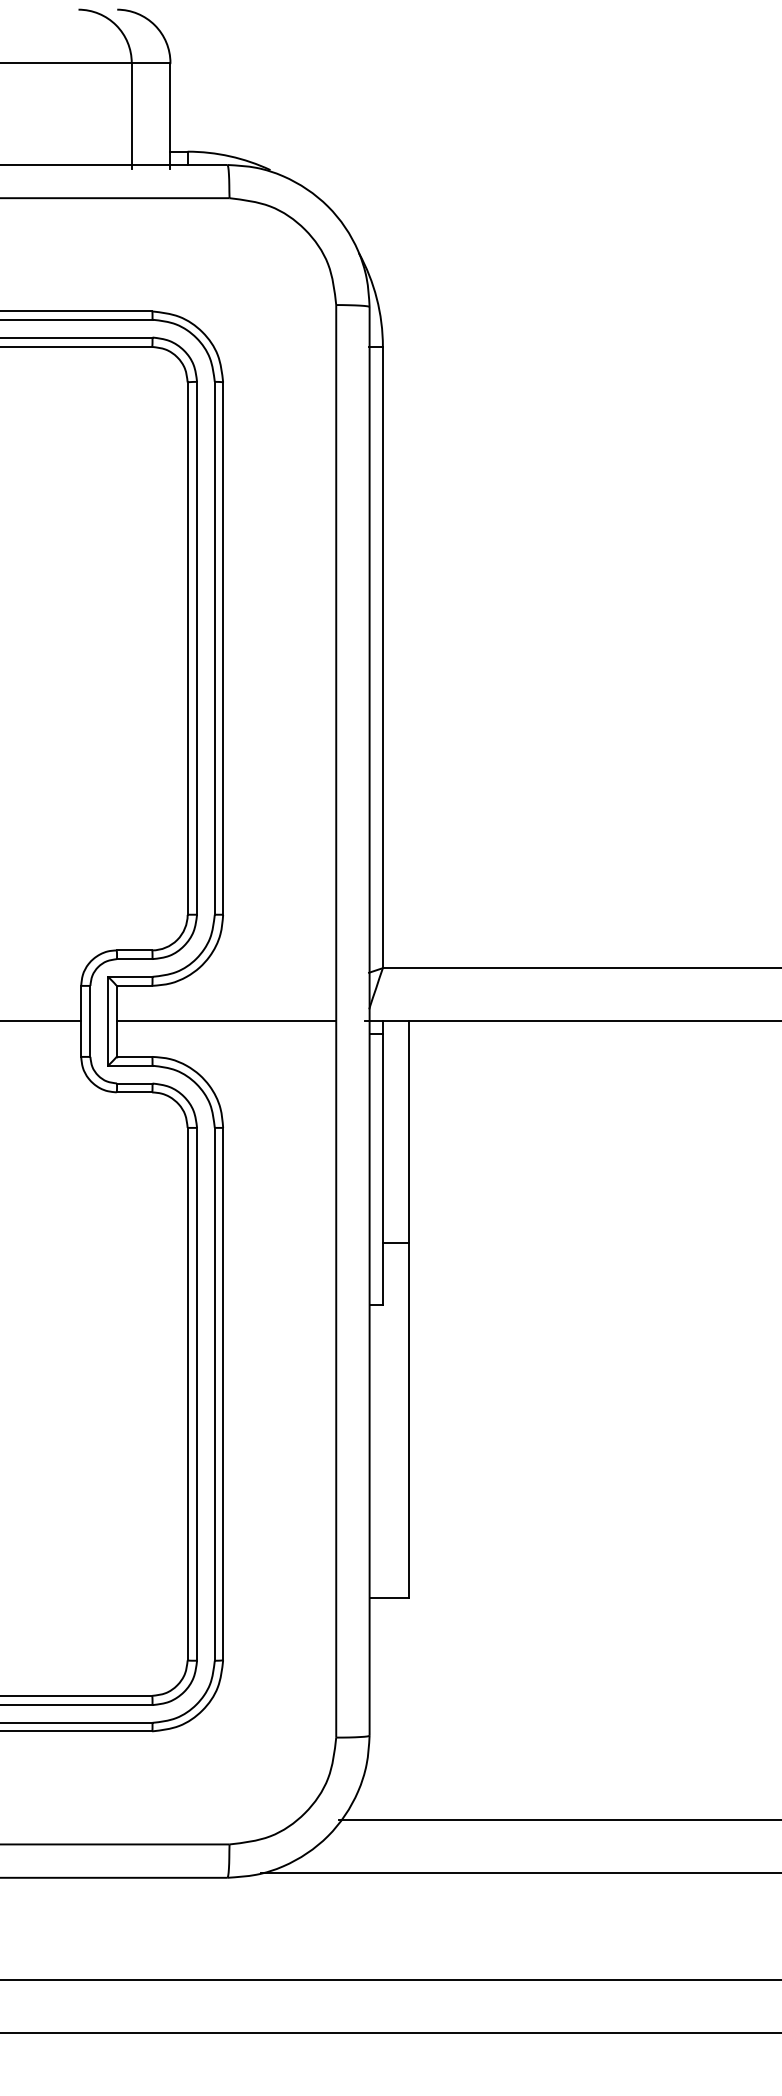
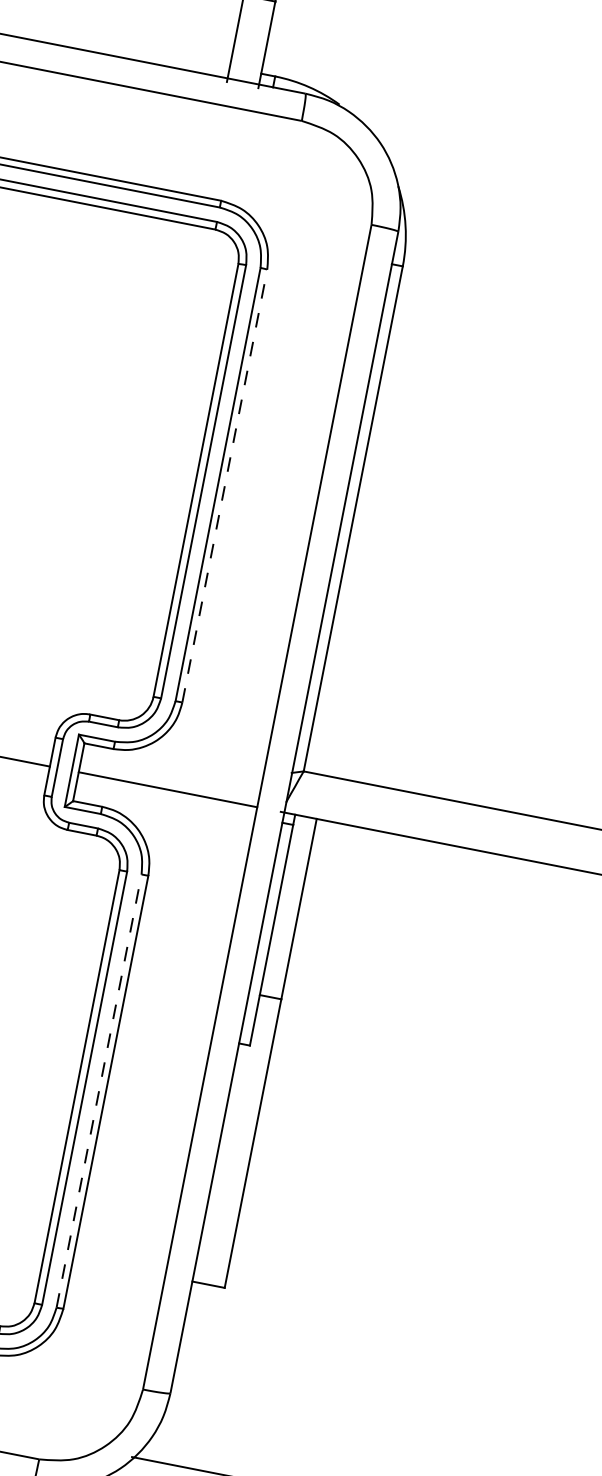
line: (223, 648) -> (225, 486), solid -> dashed
line: (214, 1393) -> (98, 1090), solid -> dashed

